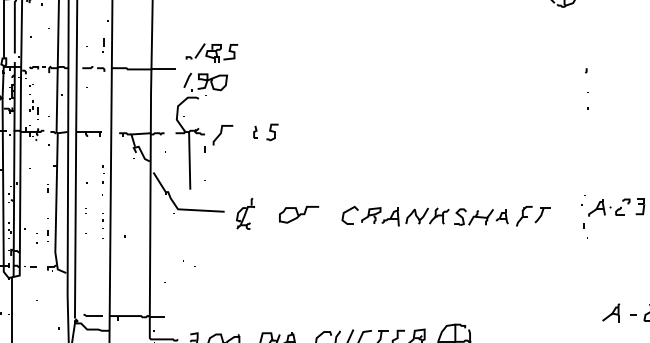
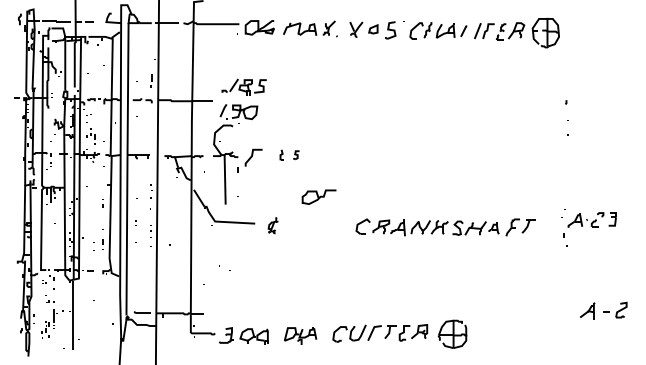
part: (272, 131) -> (296, 154), size x0.6
part: (244, 213) -> (272, 225), size x0.6
curve: (298, 213) -> (318, 196), moved

